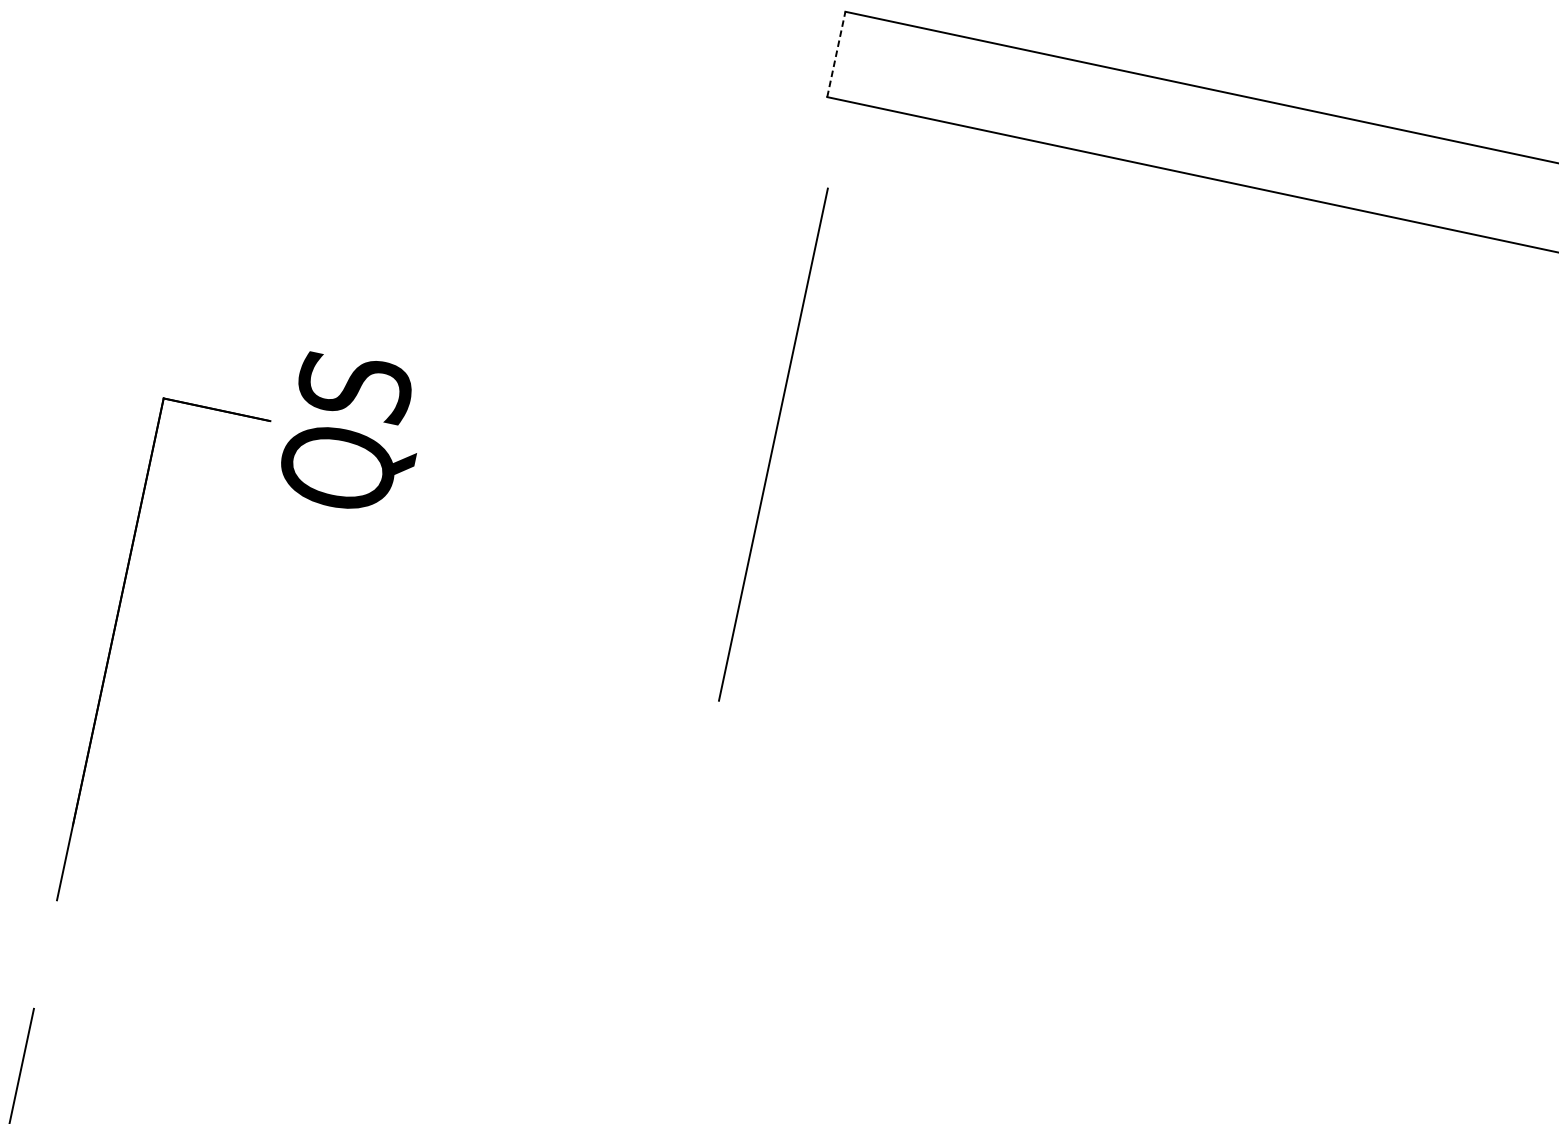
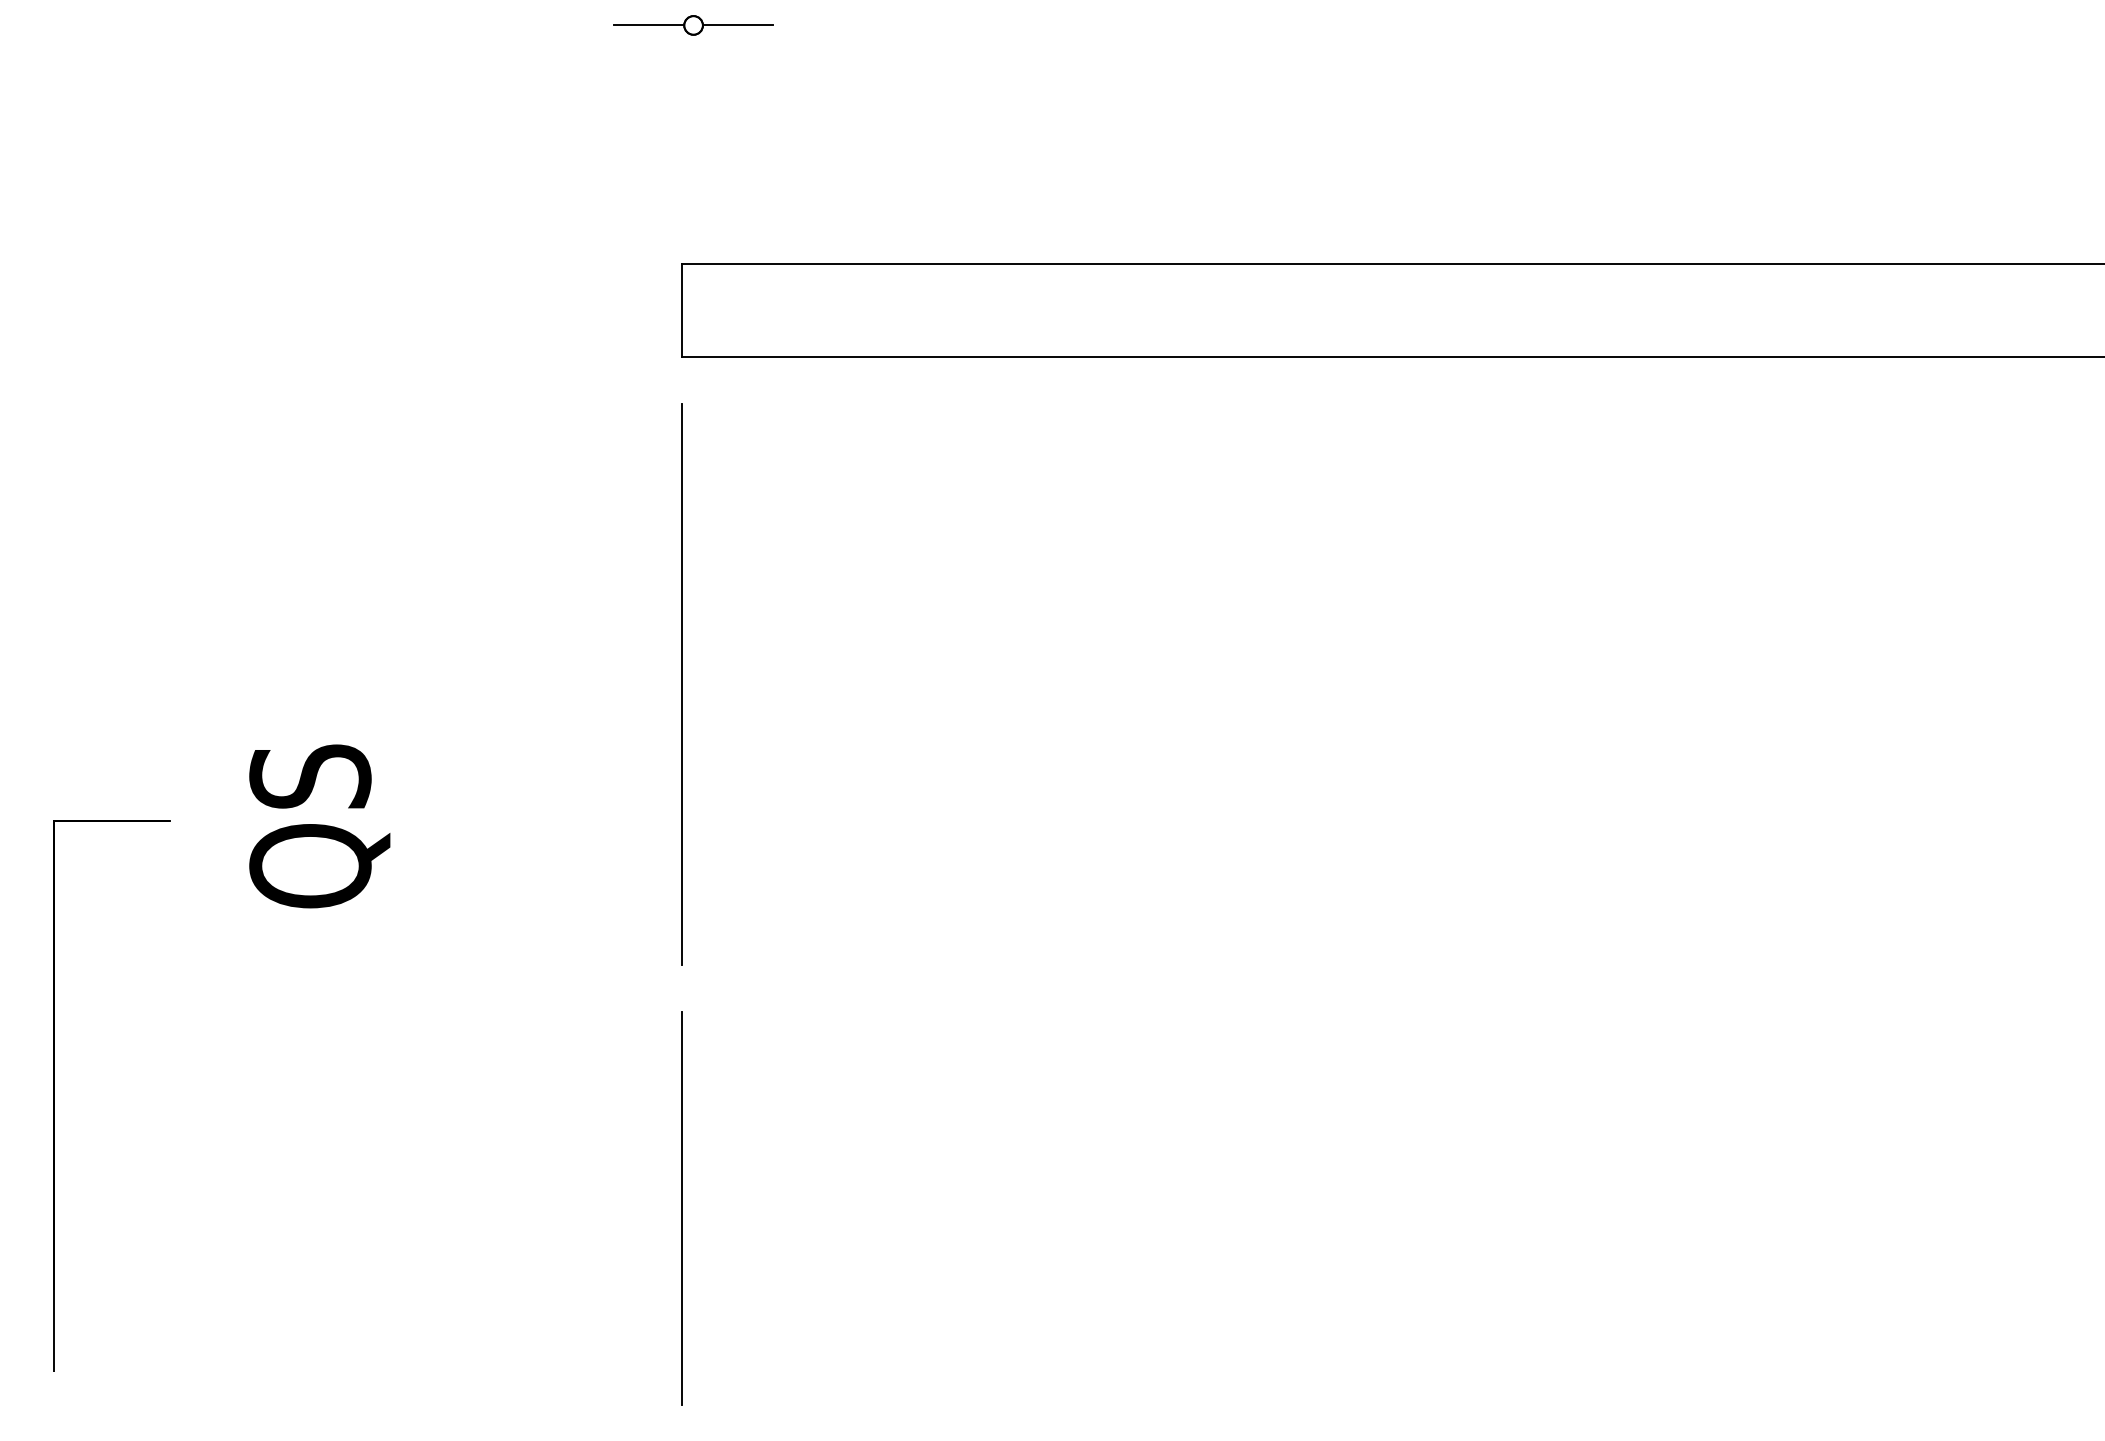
line: (836, 54) -> (681, 310), dashed -> solid
text: (353, 433) -> (319, 826), moved
line: (773, 444) -> (681, 684), moved
line: (661, 873) -> (681, 1208), added

